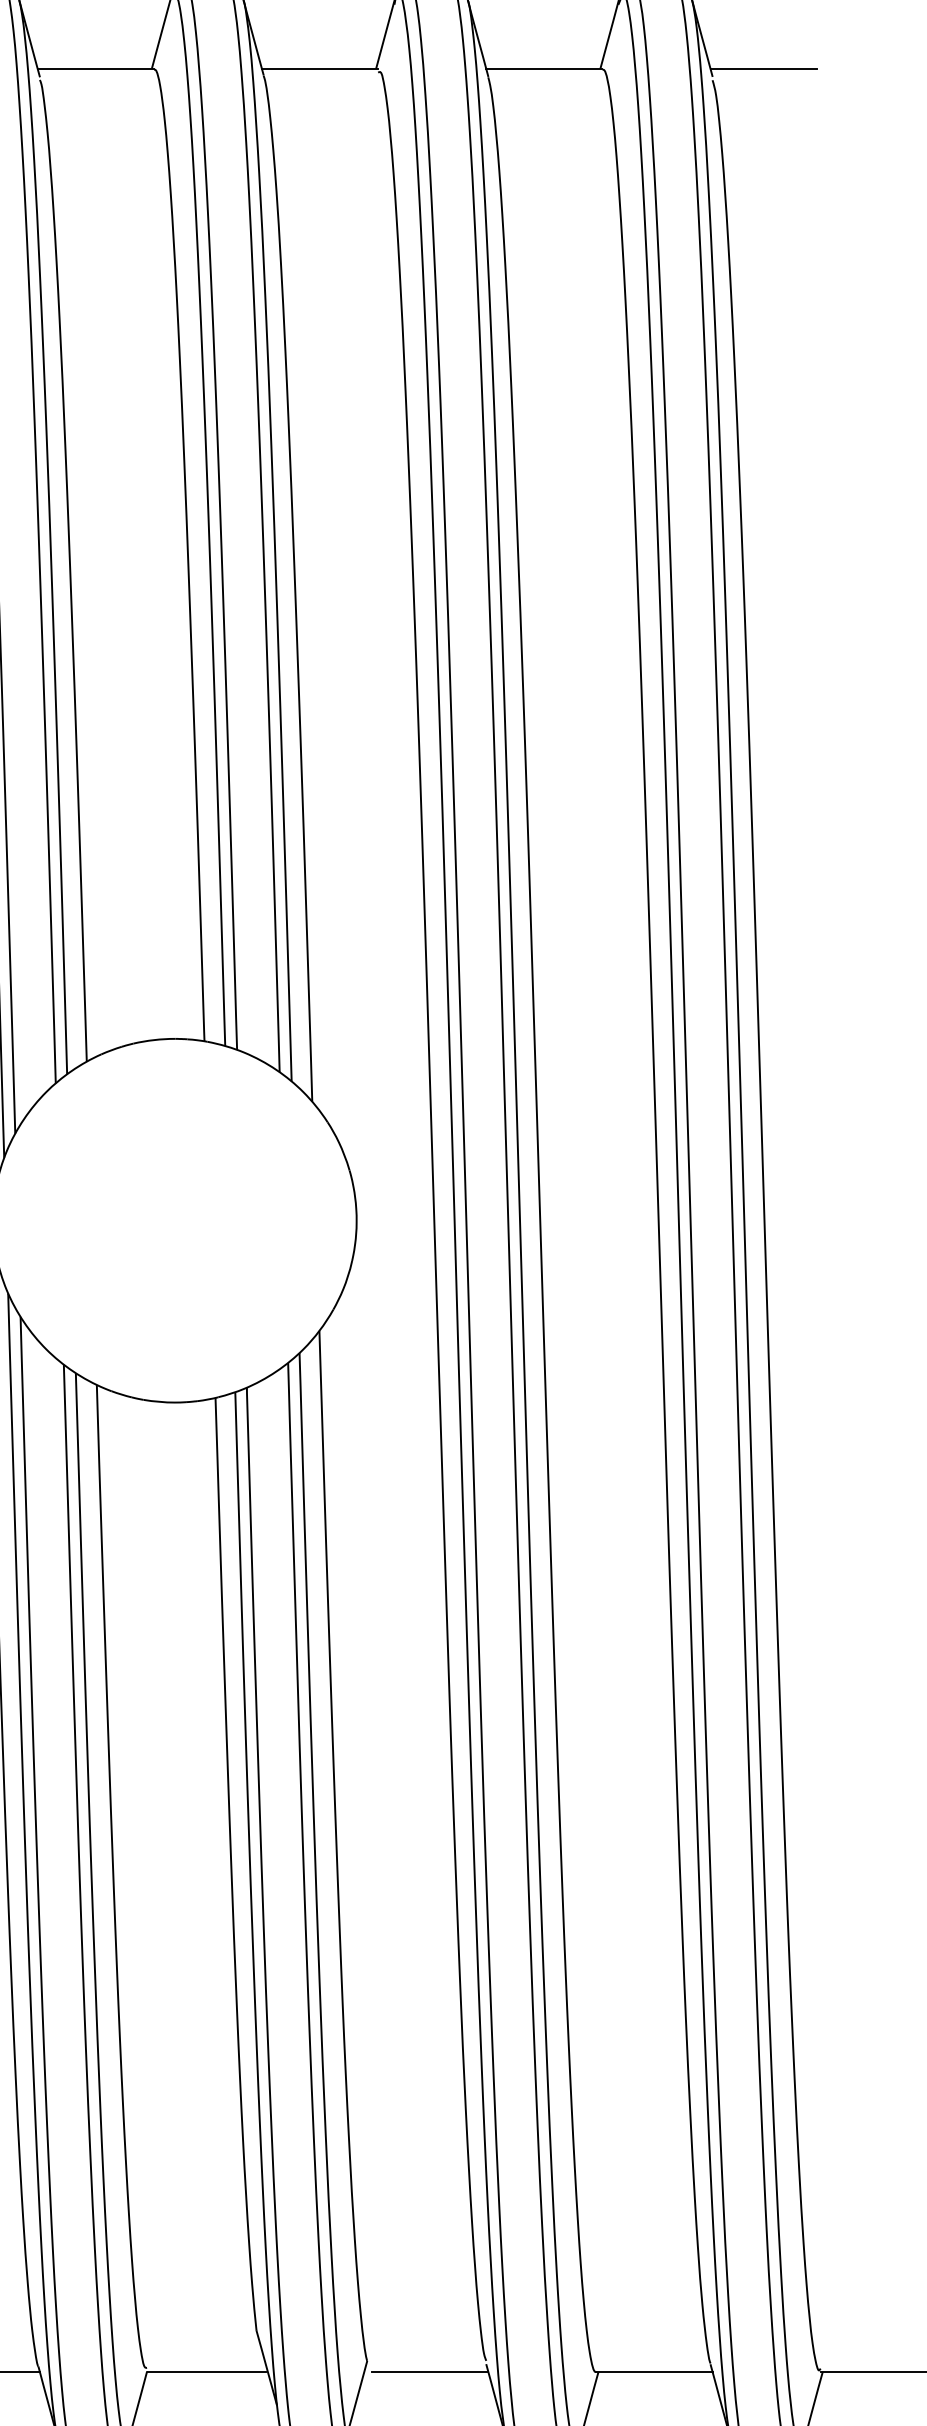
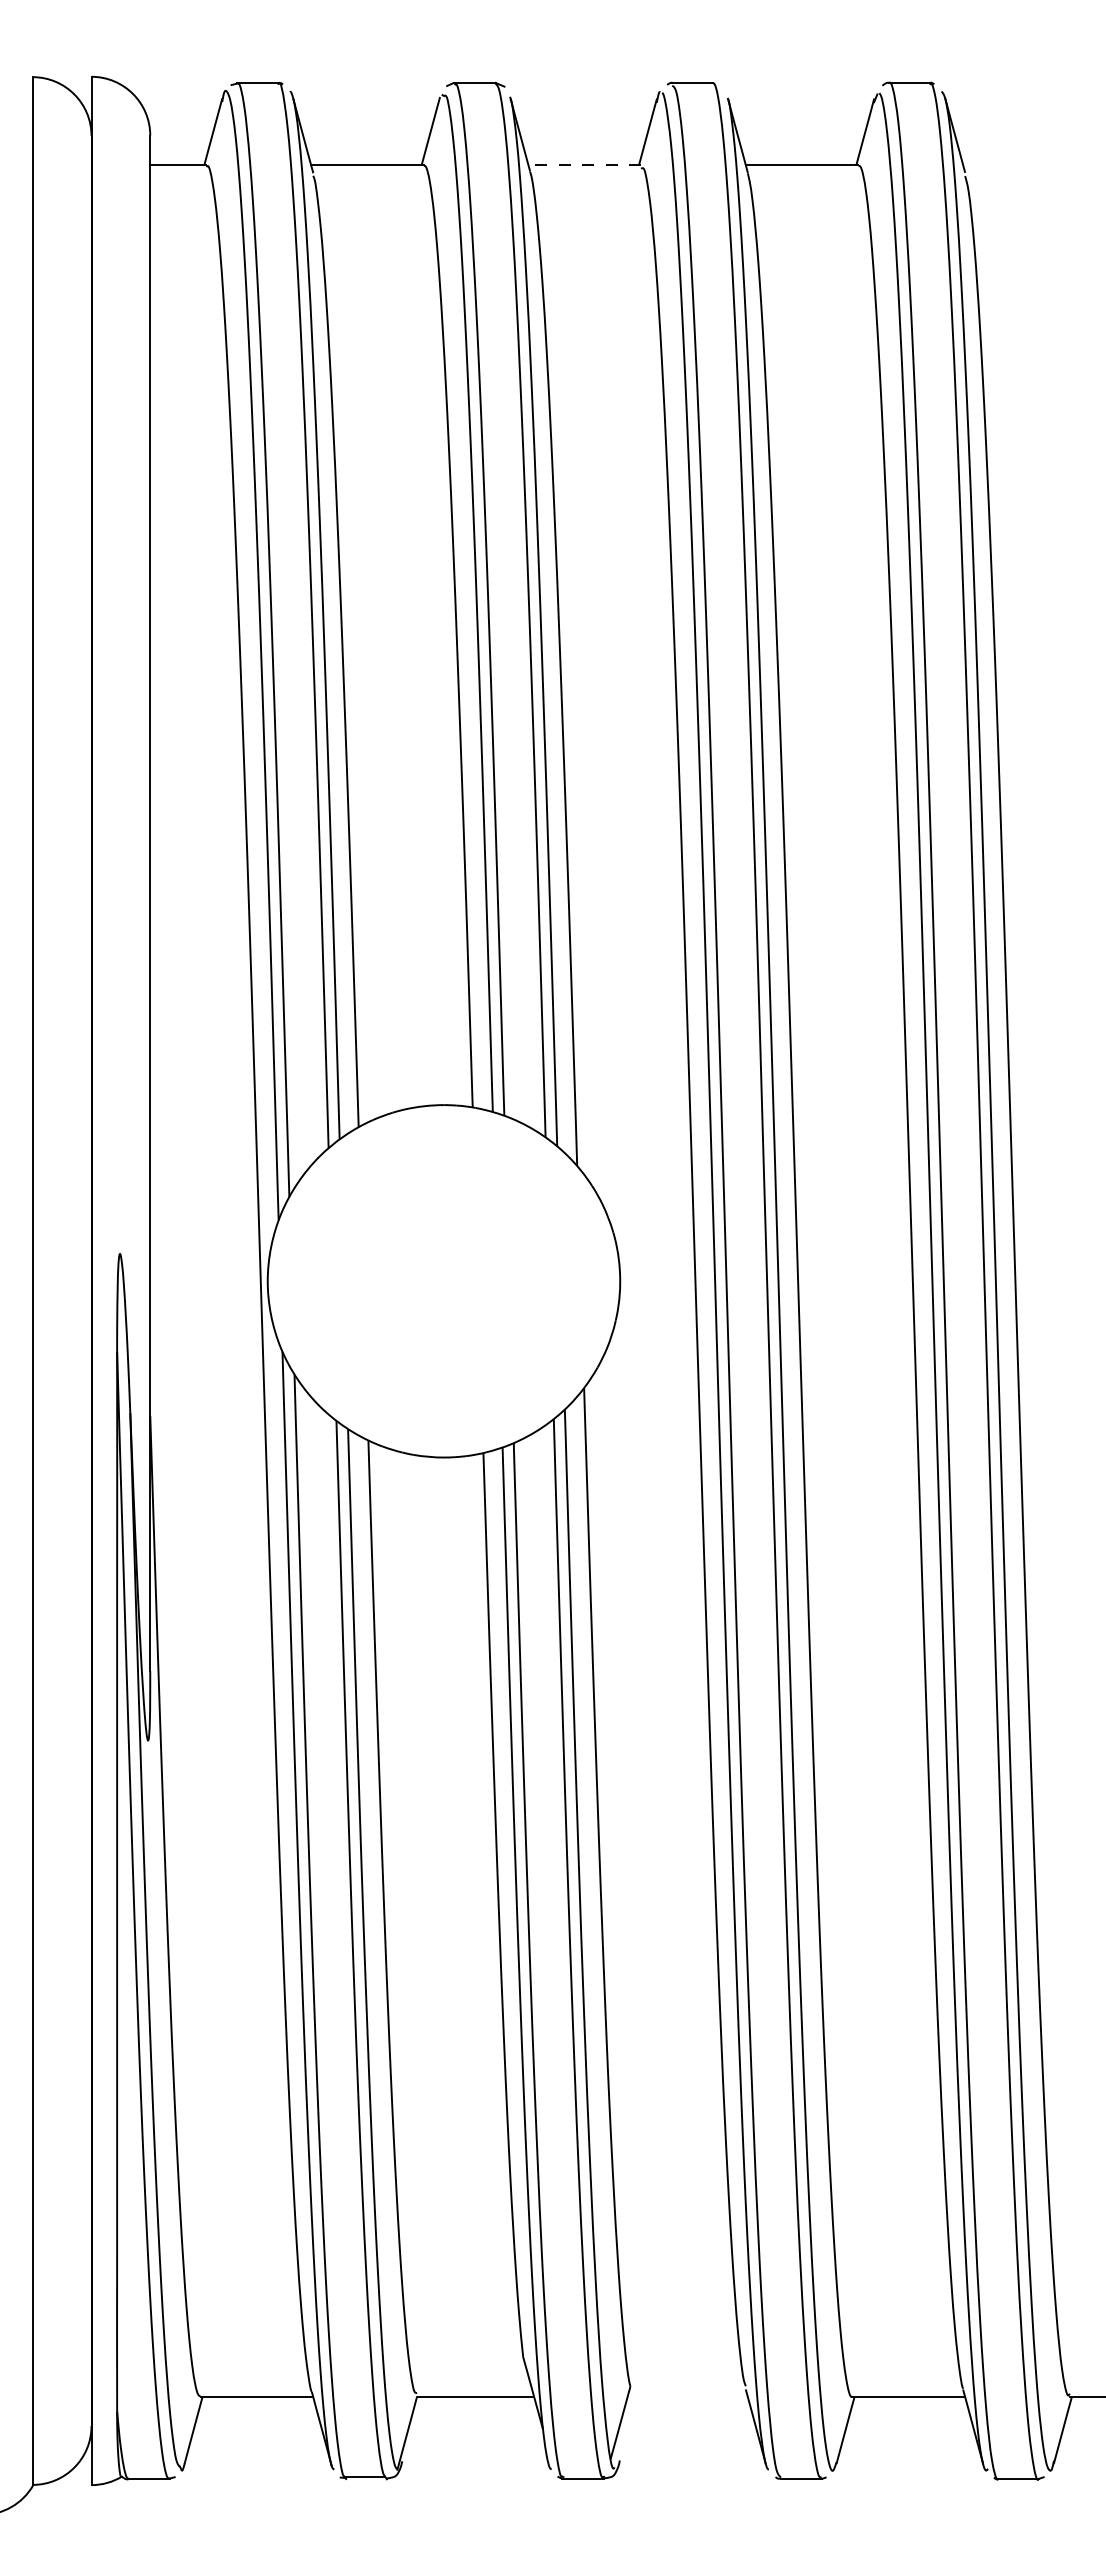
line: (319, 68) -> (584, 164), solid -> dashed
line: (763, 68) -> (1014, 164), removed
line: (430, 2372) -> (691, 2397), removed

